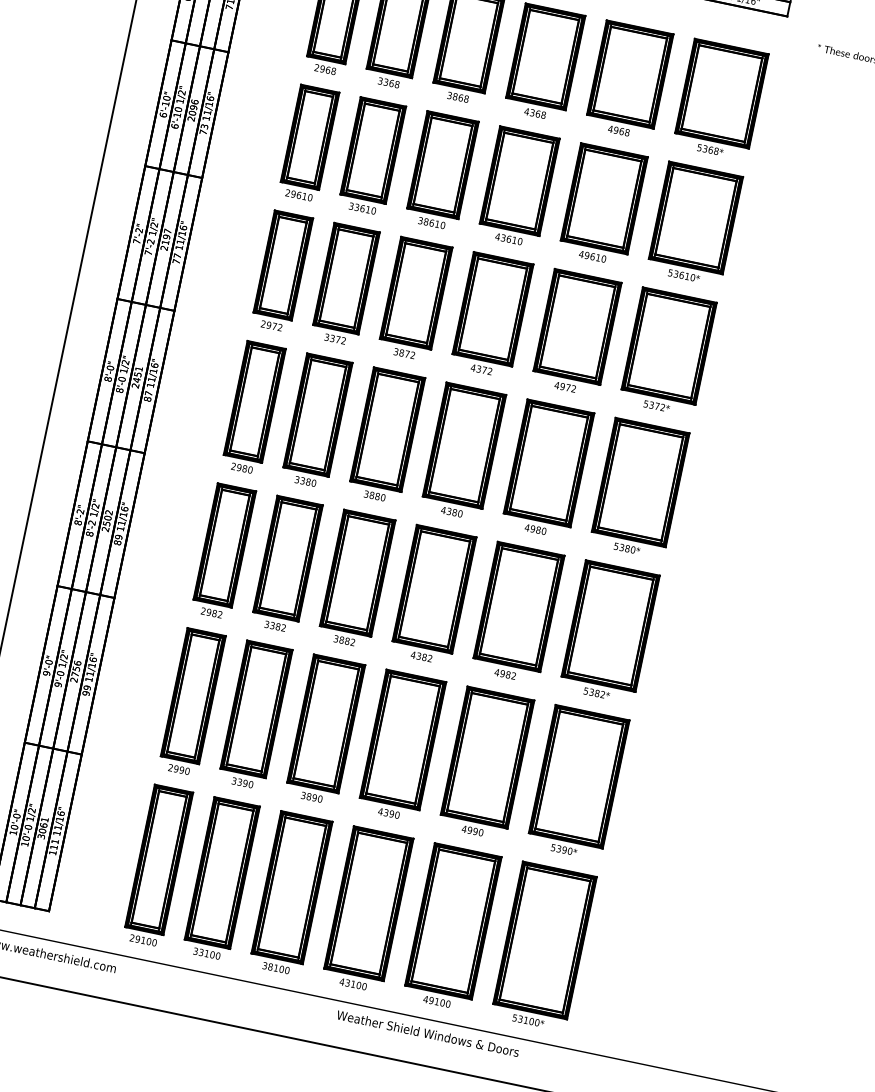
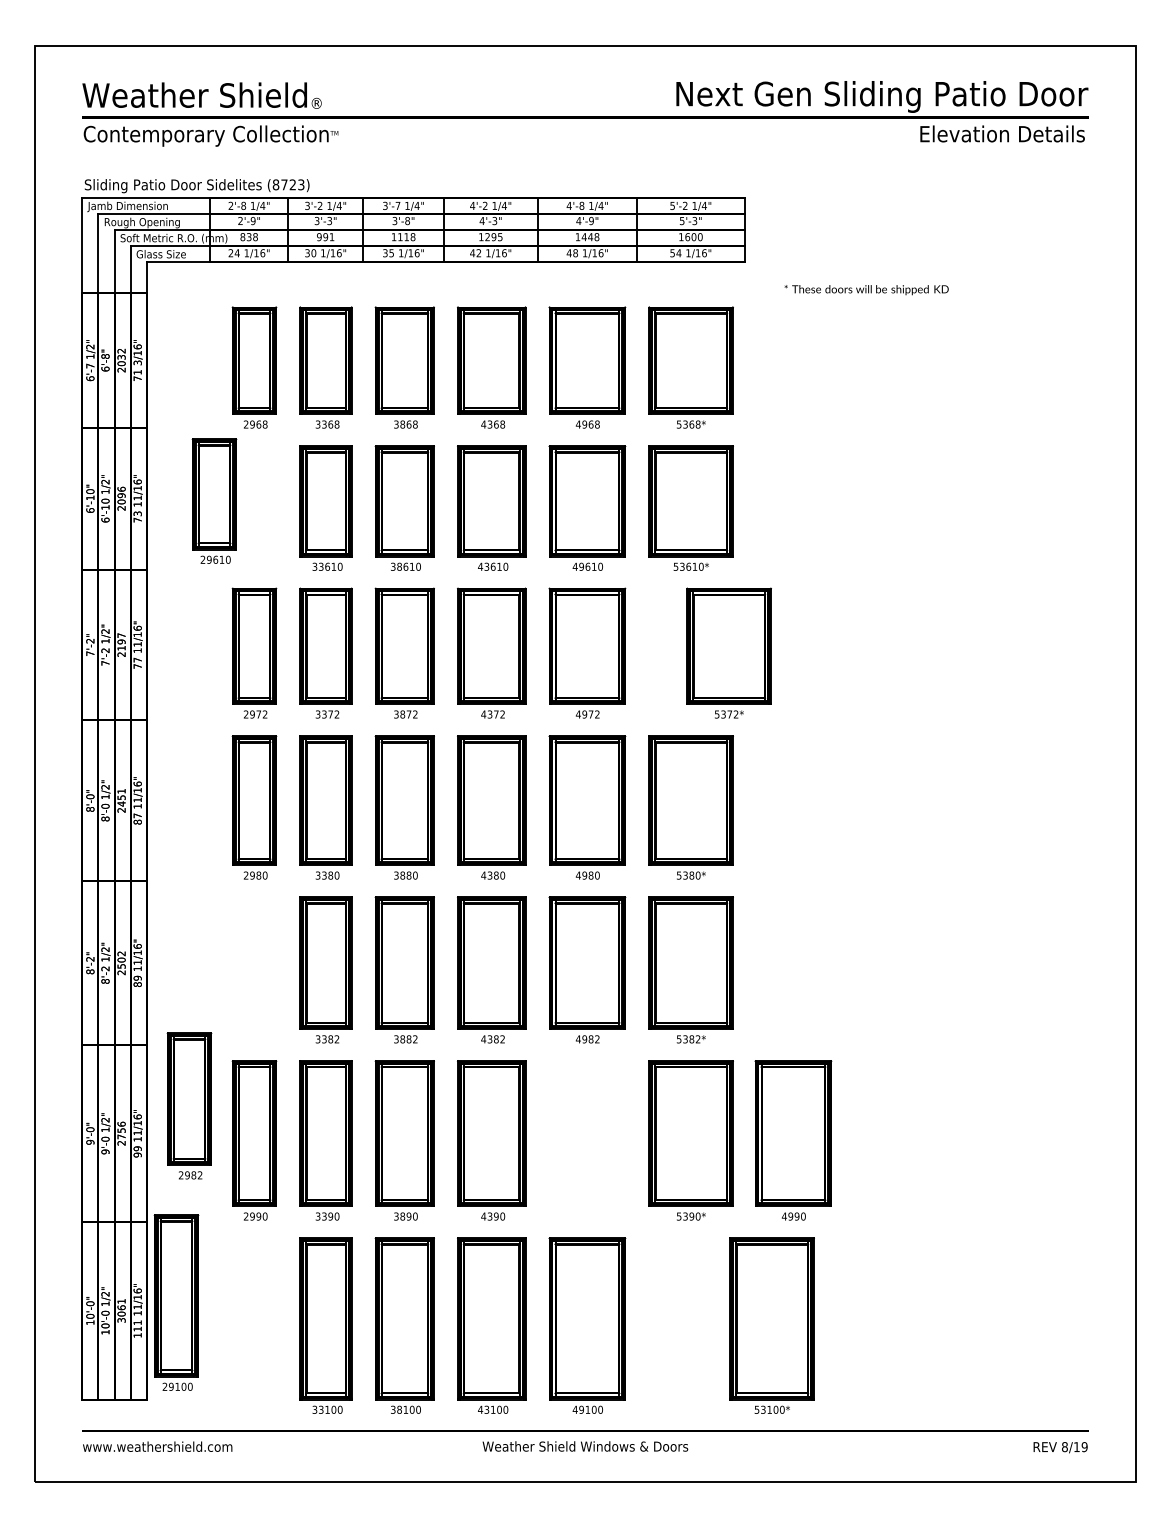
part: (308, 142) -> (214, 500), moved
part: (667, 351) -> (728, 652), moved
part: (223, 551) -> (189, 1105), moved
part: (486, 763) -> (793, 1140), moved
part: (157, 865) -> (176, 1302), moved
part: (543, 946) -> (771, 1325), moved

